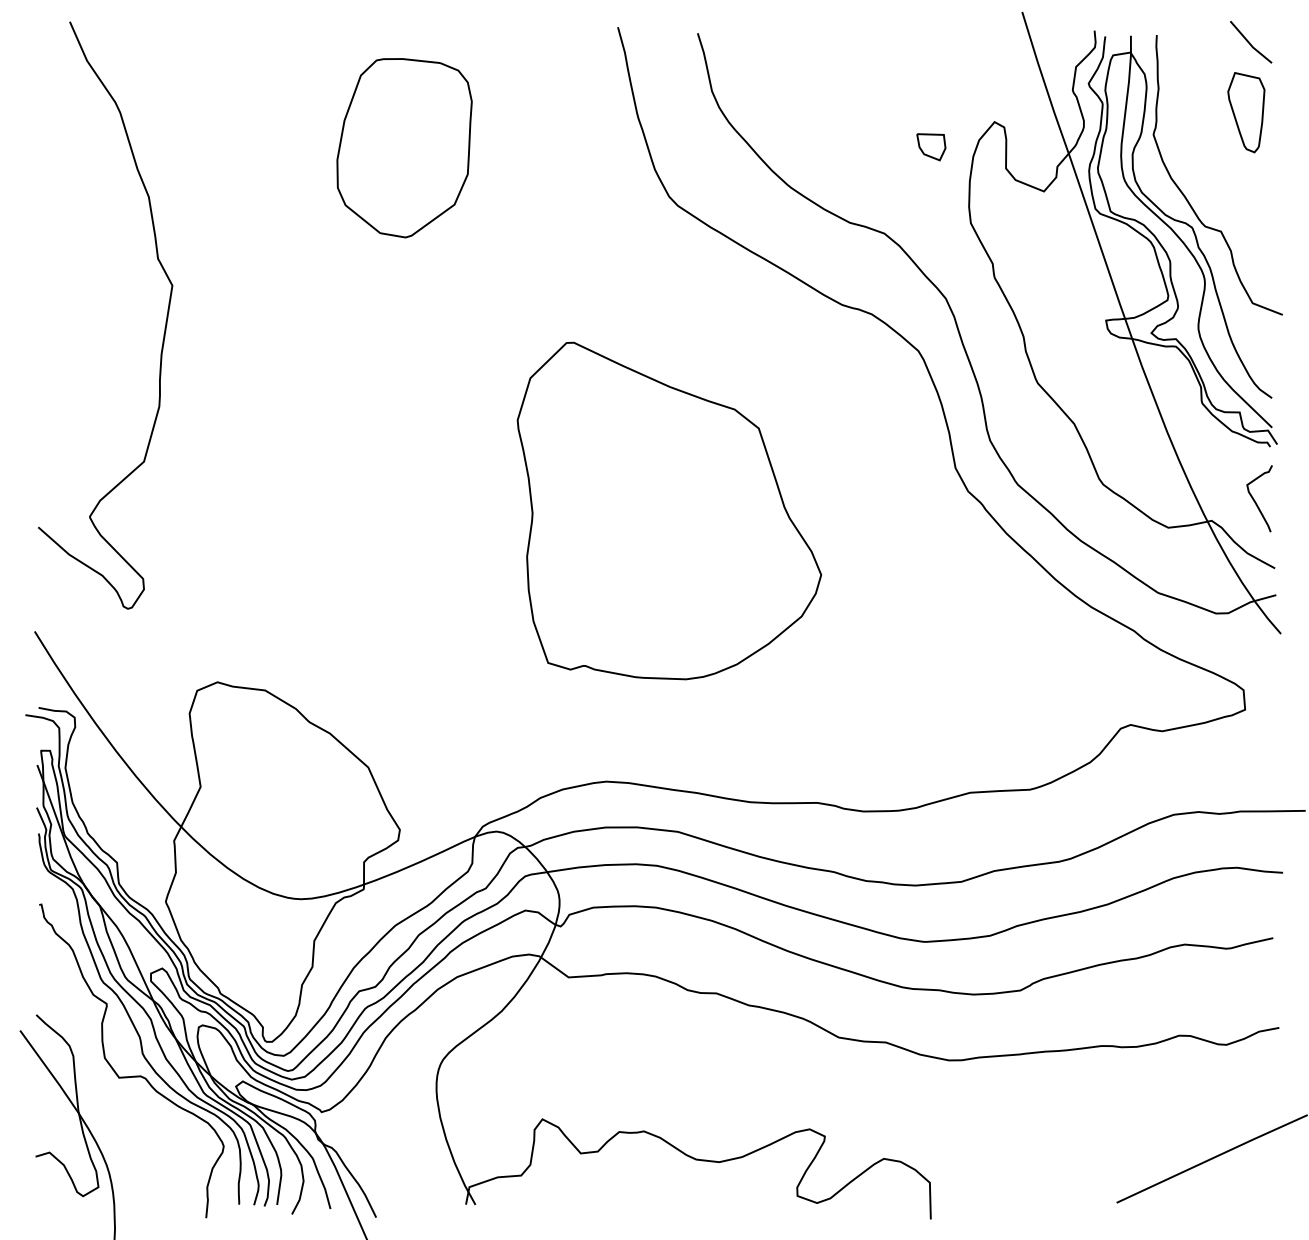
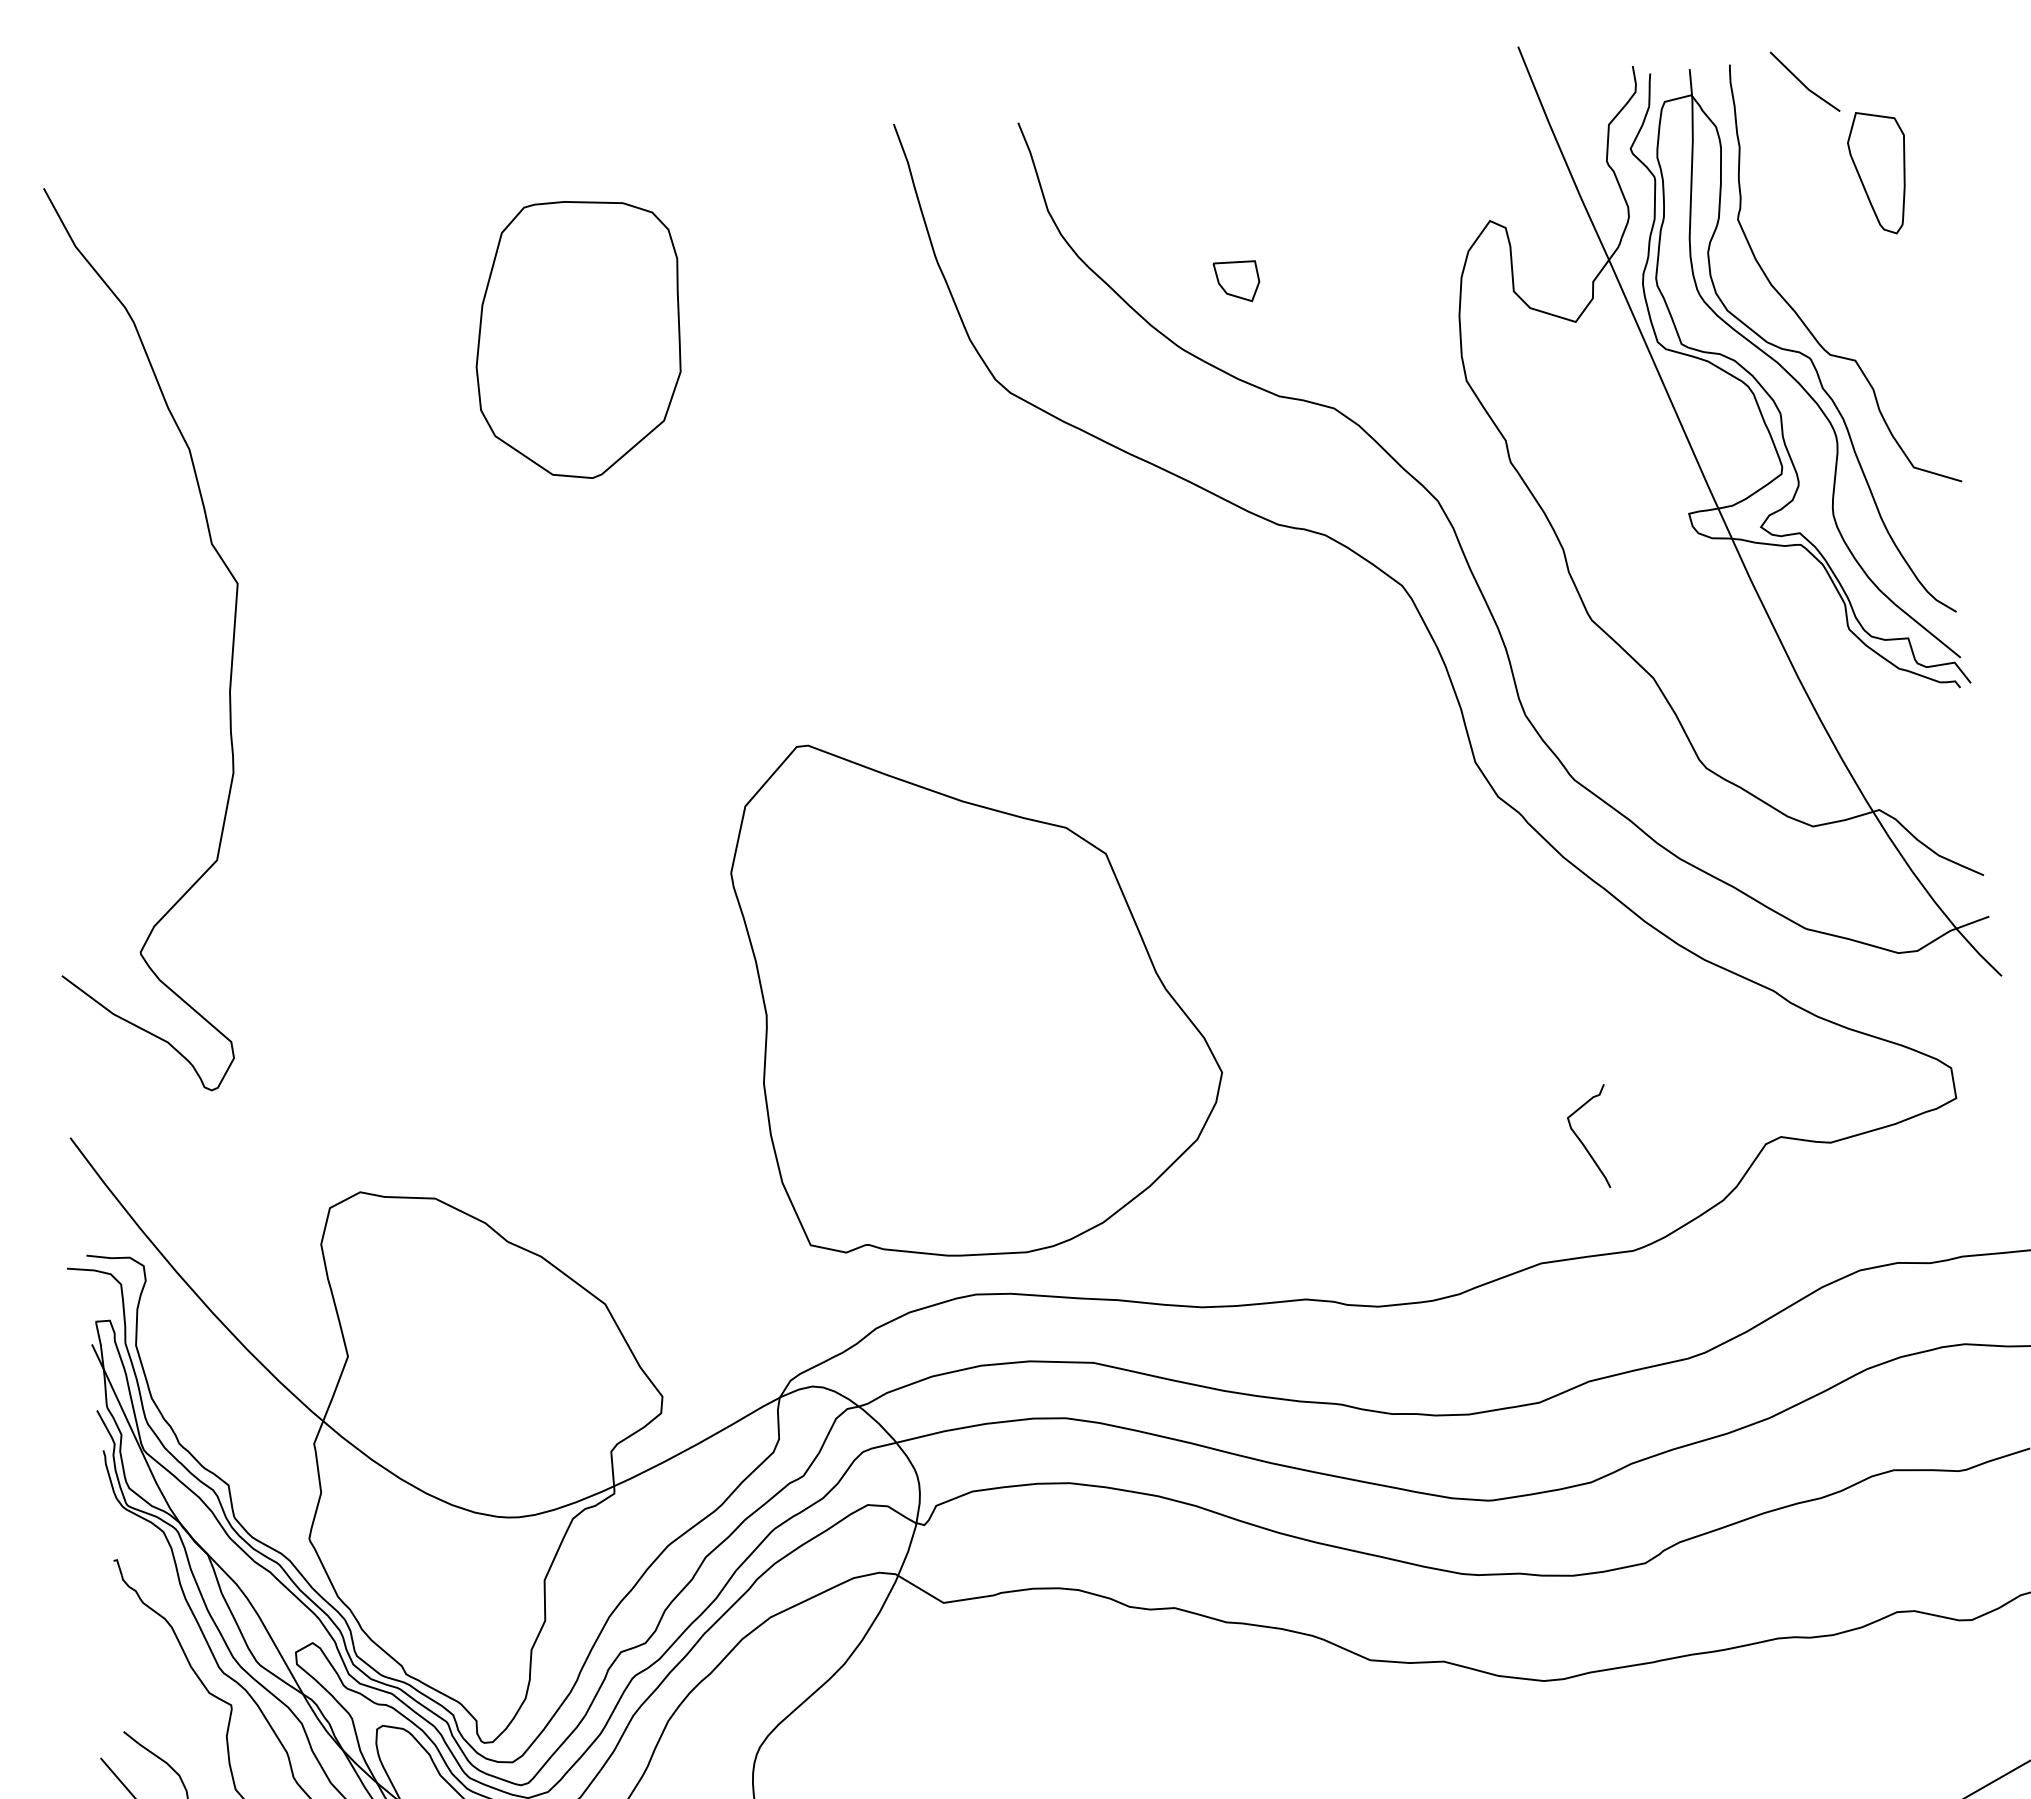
line: (1250, 42) -> (1804, 82), moved
part: (931, 147) -> (1237, 282), moved
curve: (1255, 500) -> (1582, 1140), moved
part: (669, 510) -> (978, 992), moved

